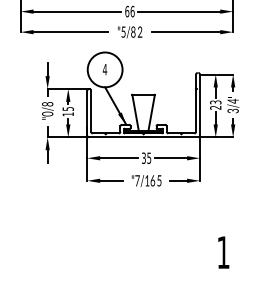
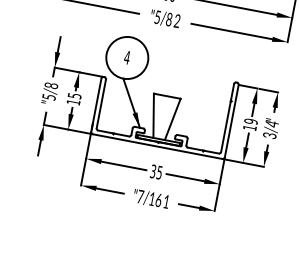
text: (215, 104) -> (250, 123), 23 -> 19
text: (47, 113) -> (49, 96), "0/8 -> "5/8
text: (159, 180) -> (166, 201), 5 -> 1

